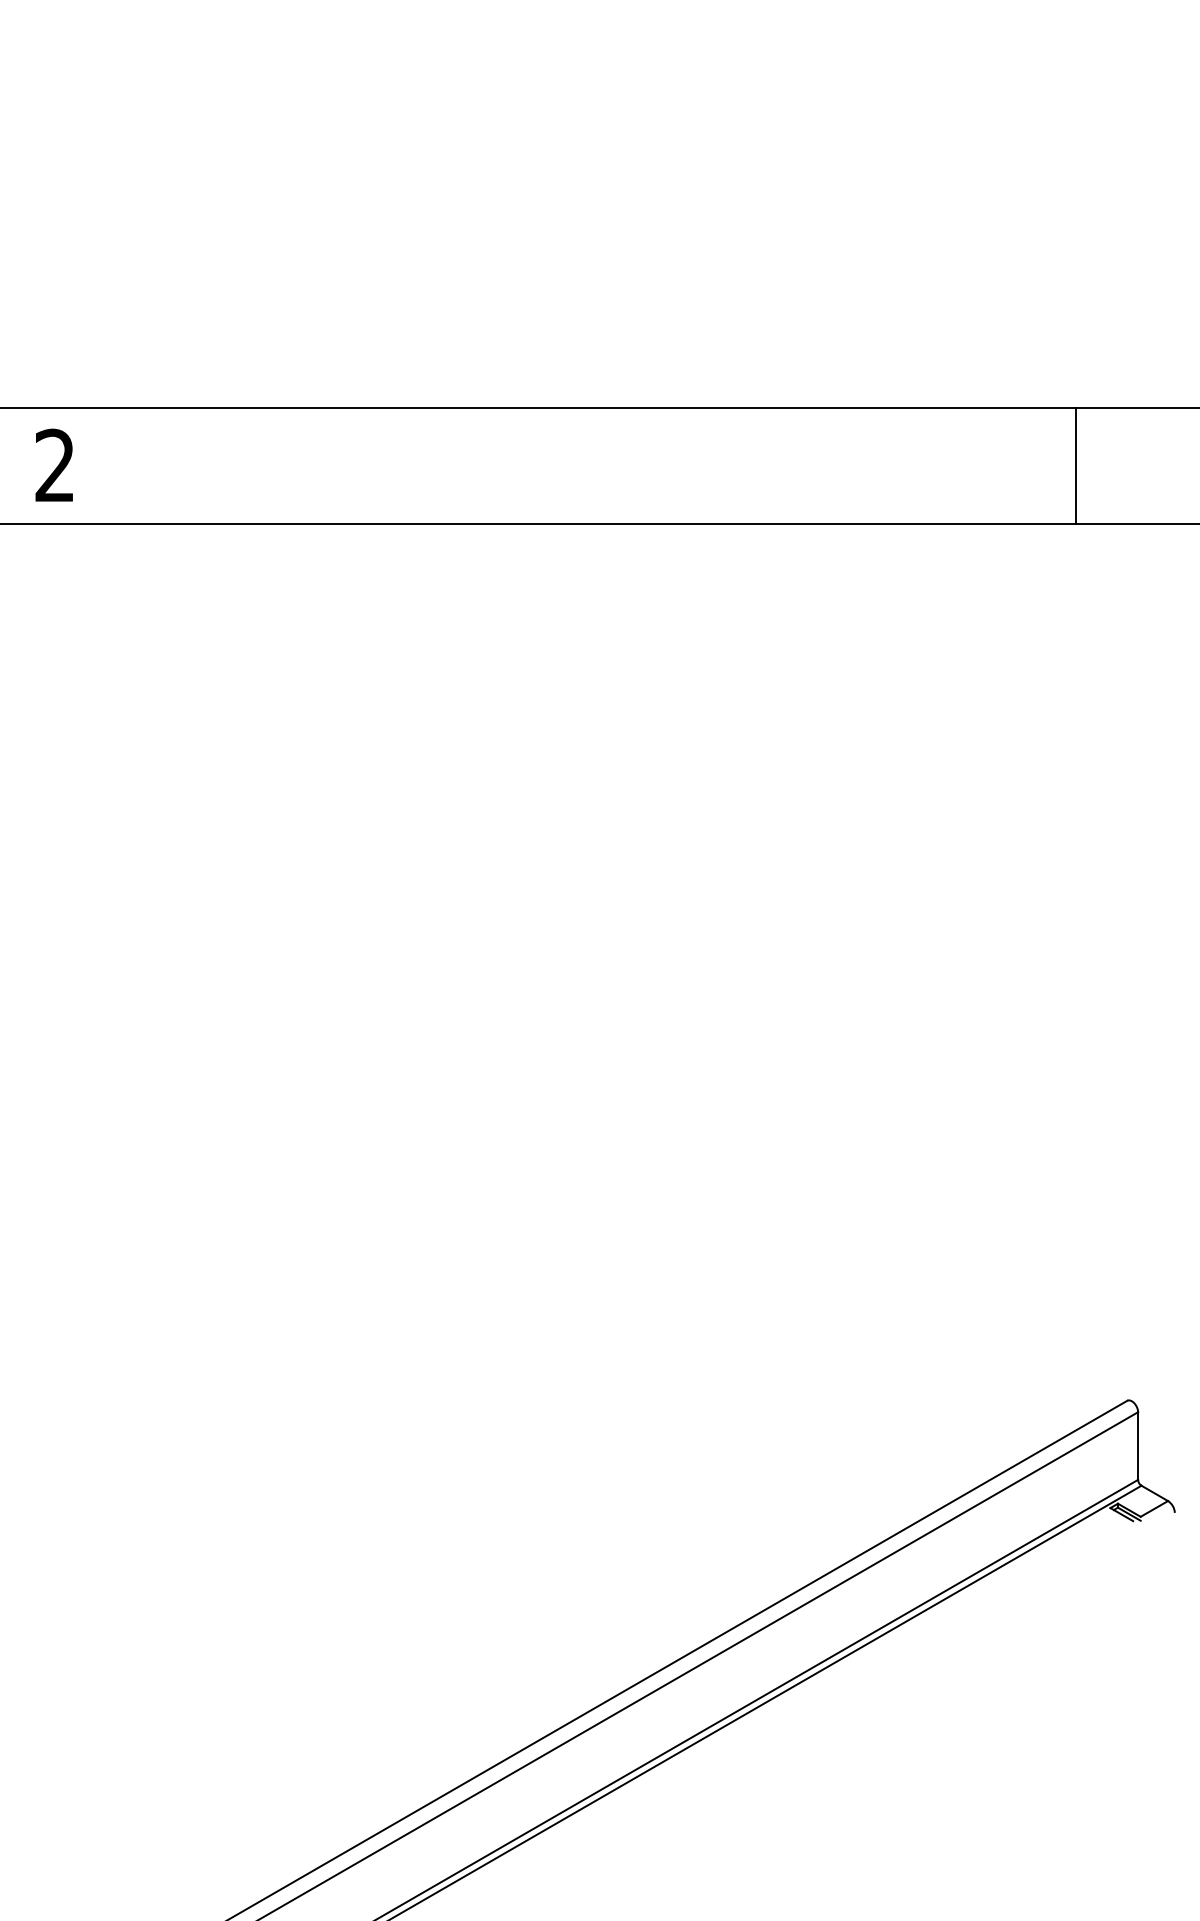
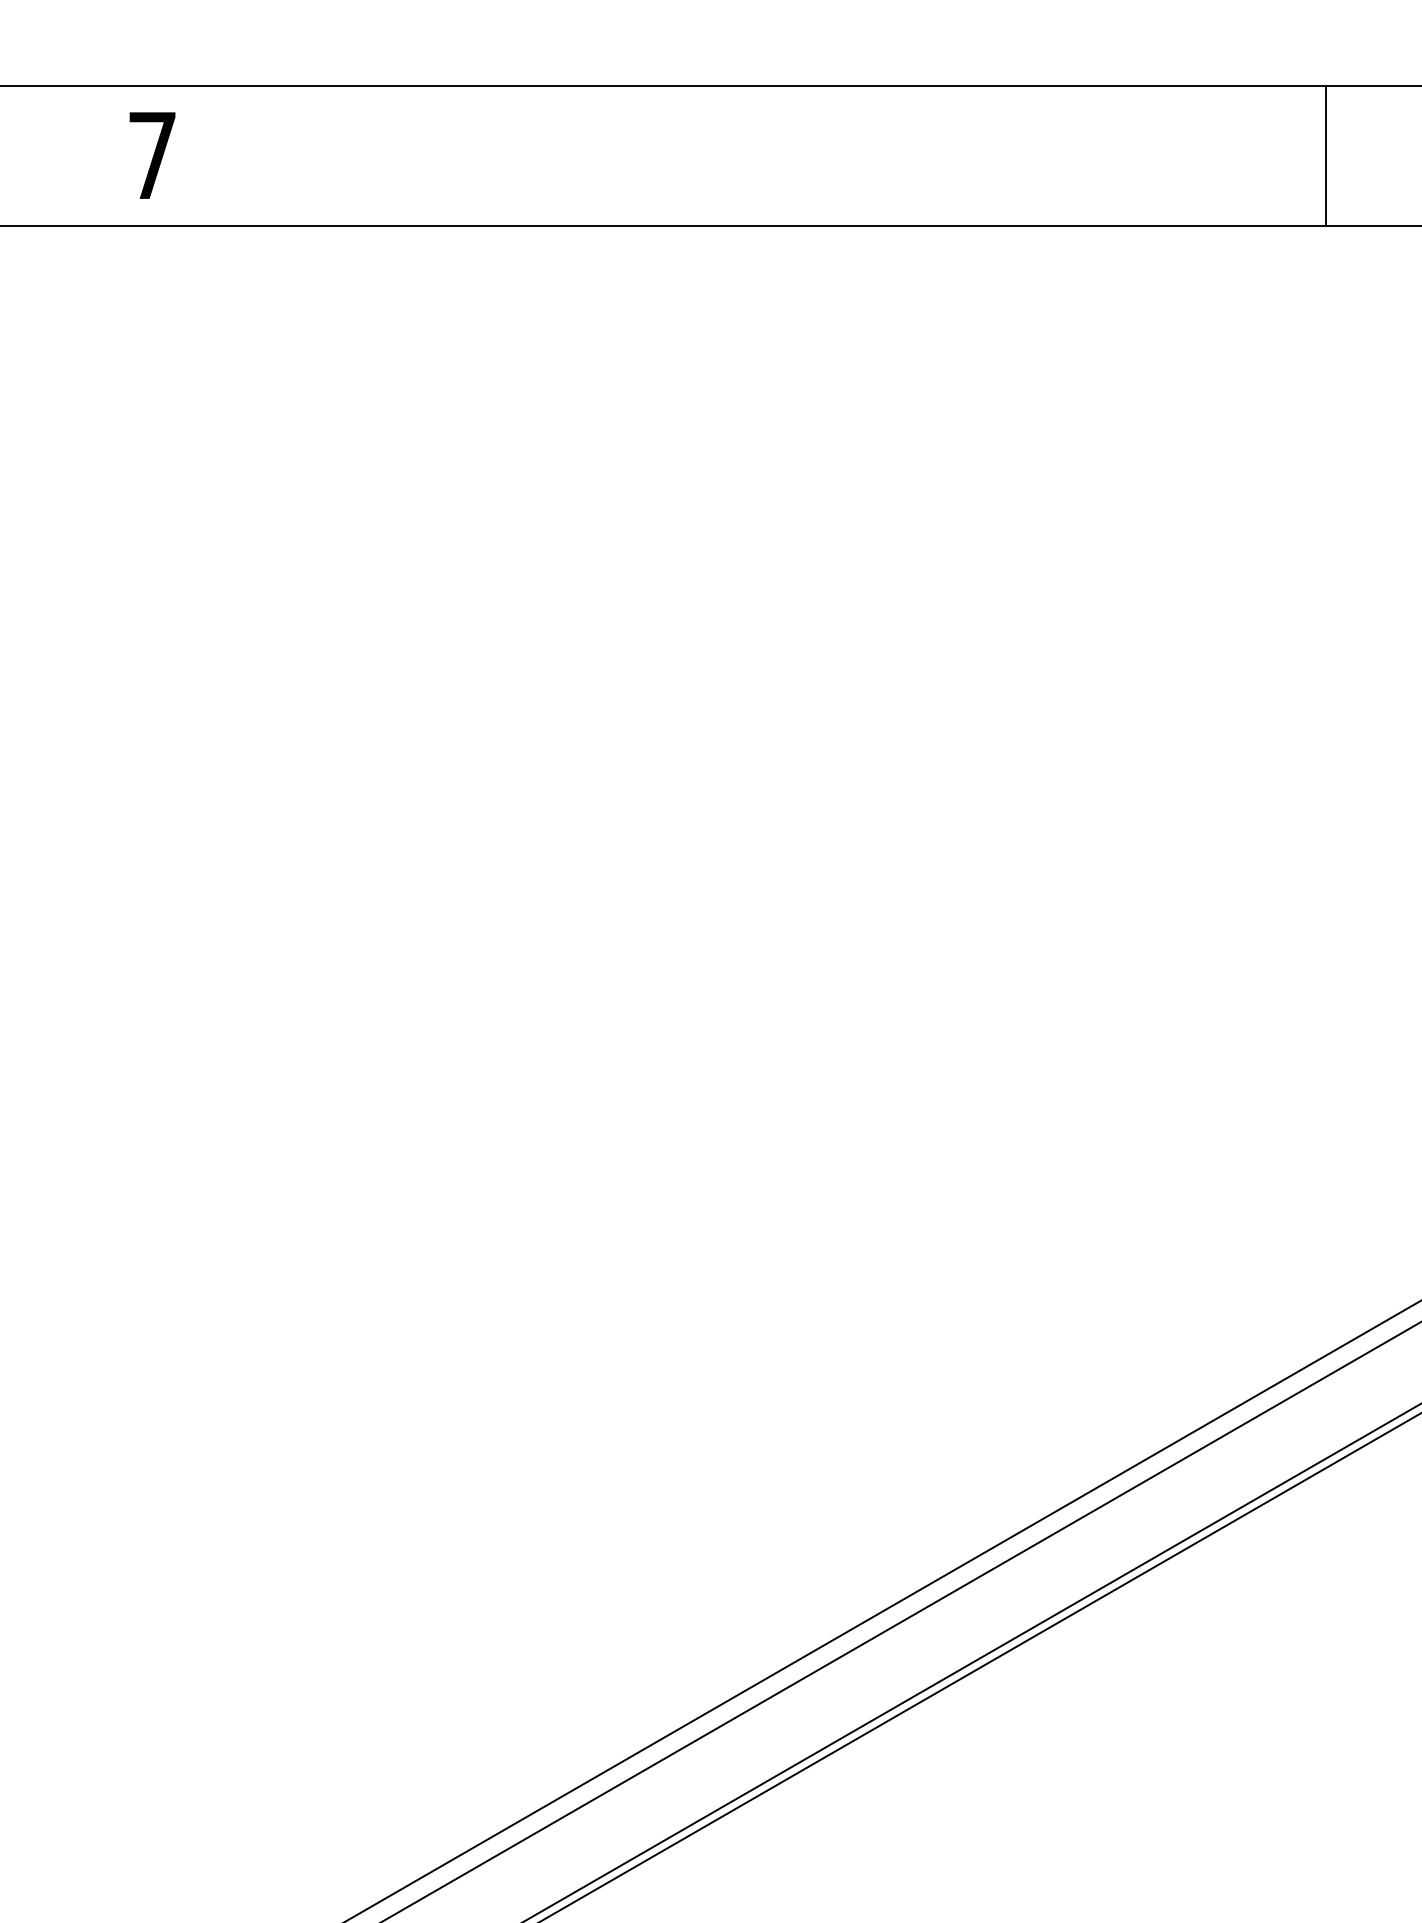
text: (54, 464) -> (151, 154), 2 -> 7
line: (1075, 466) -> (1326, 156), moved

